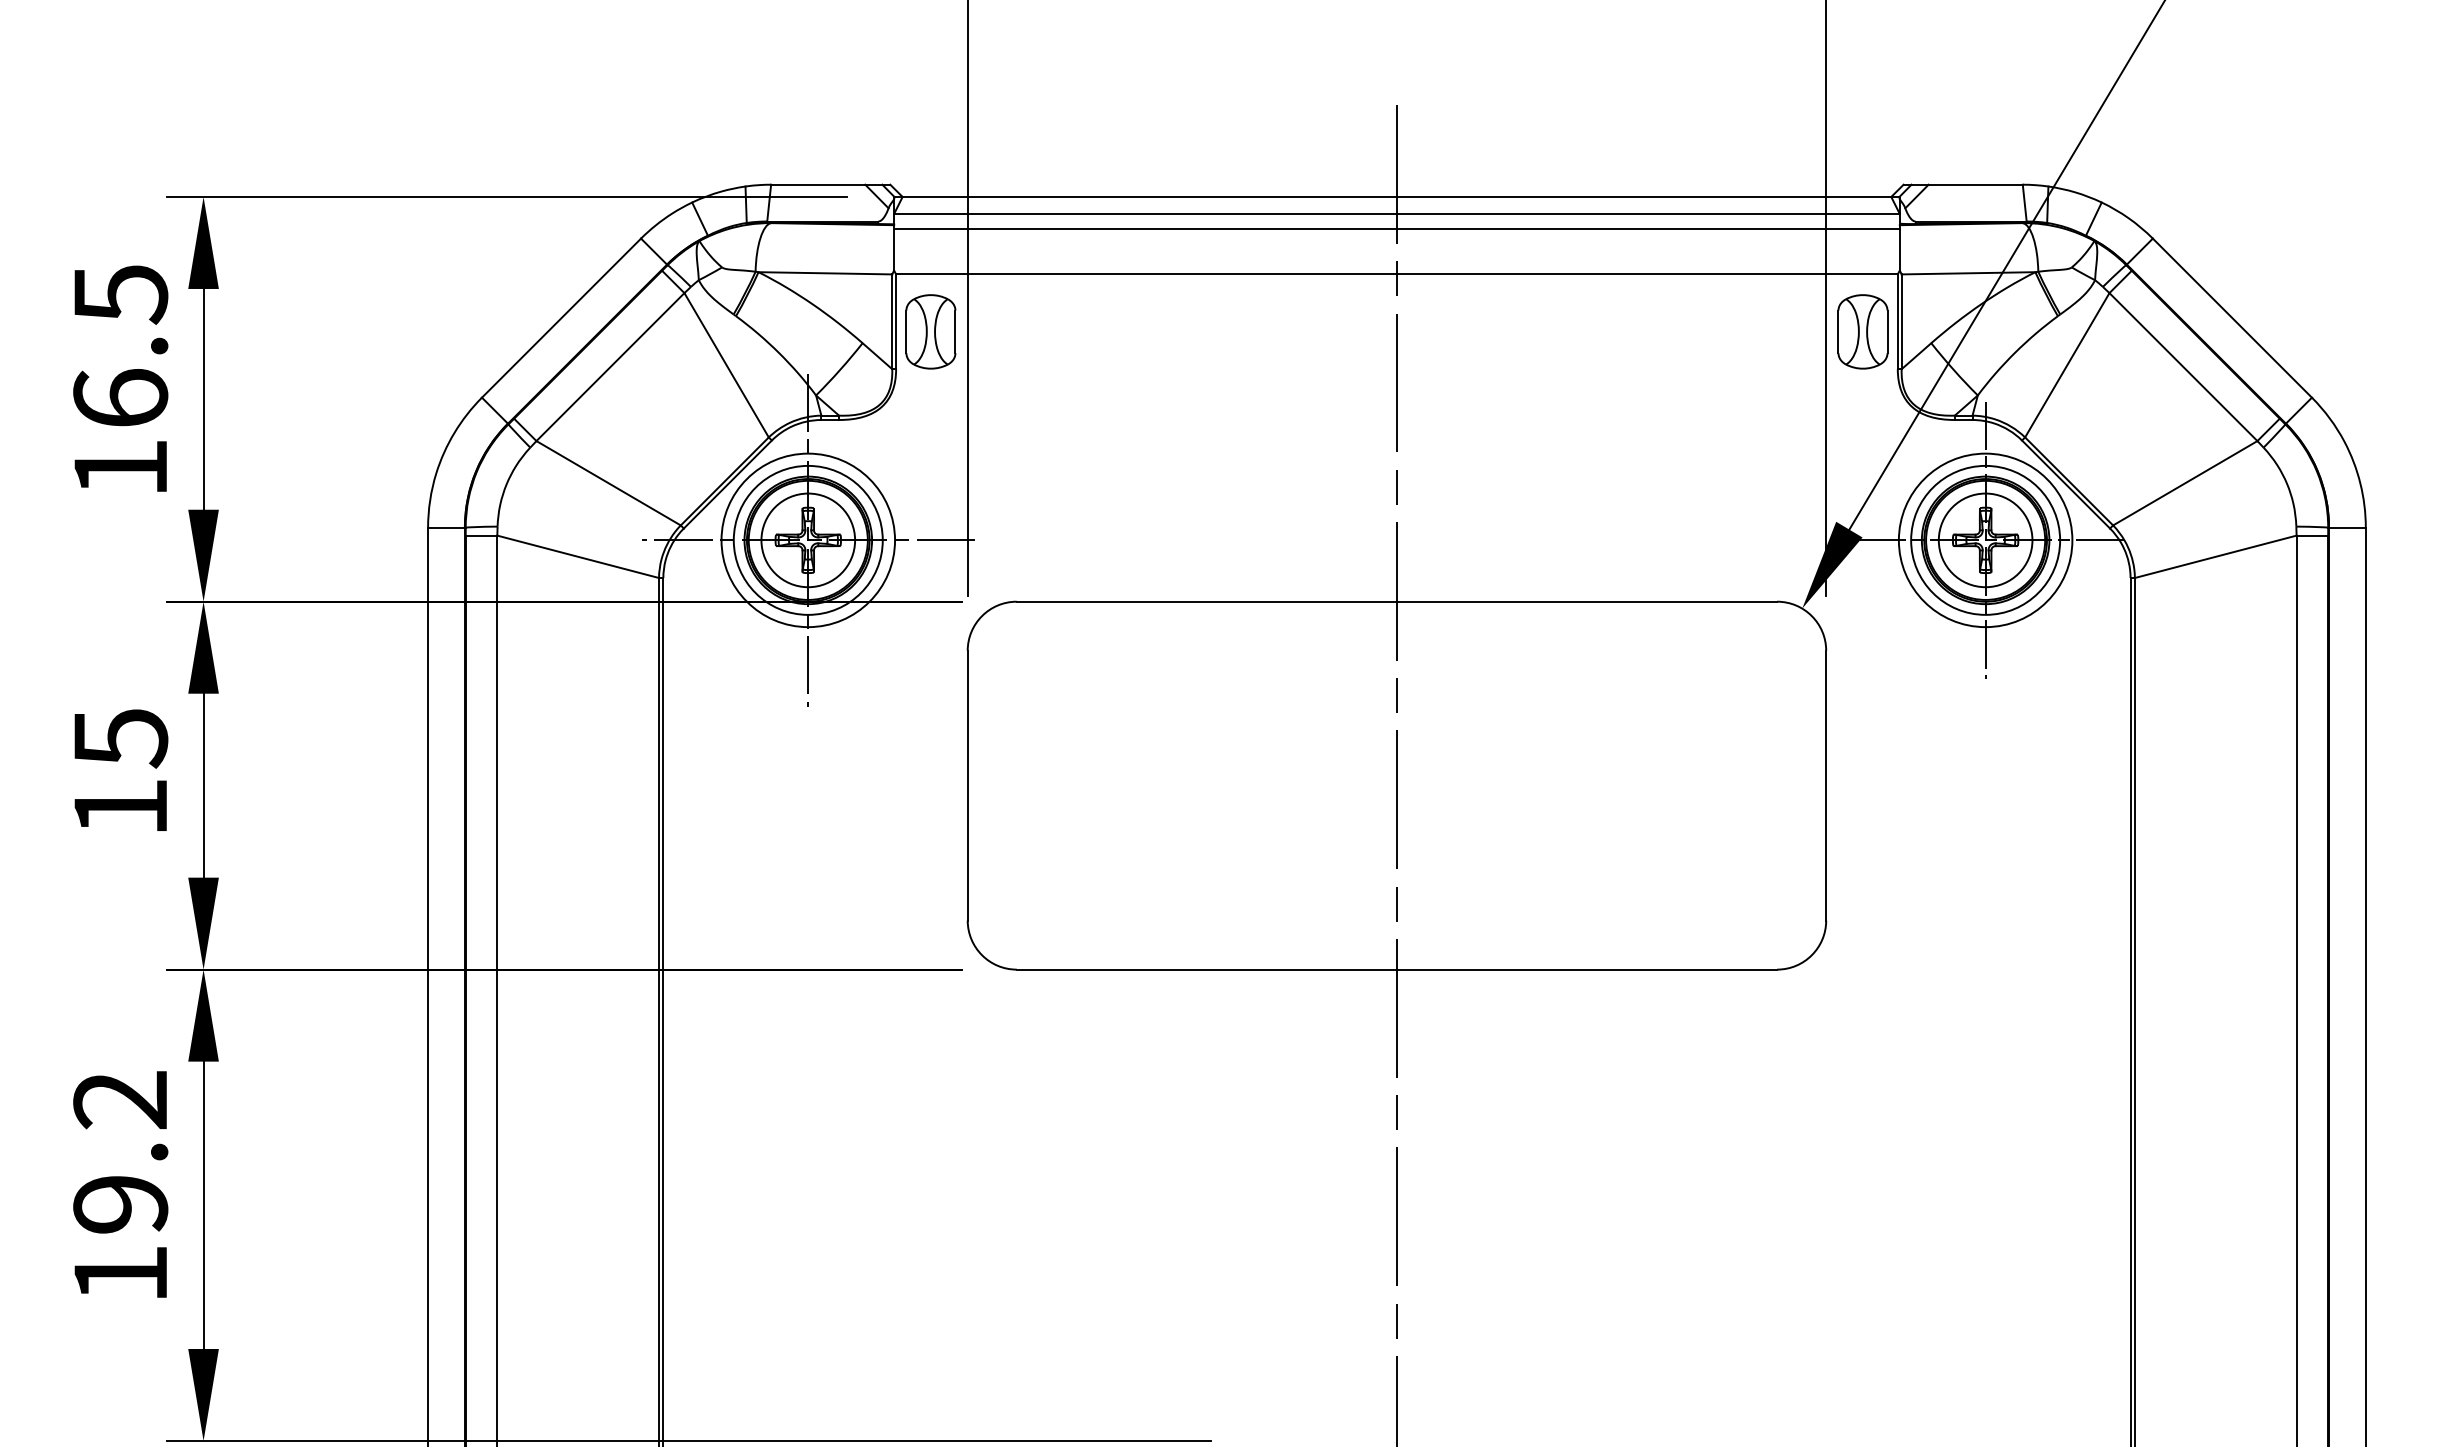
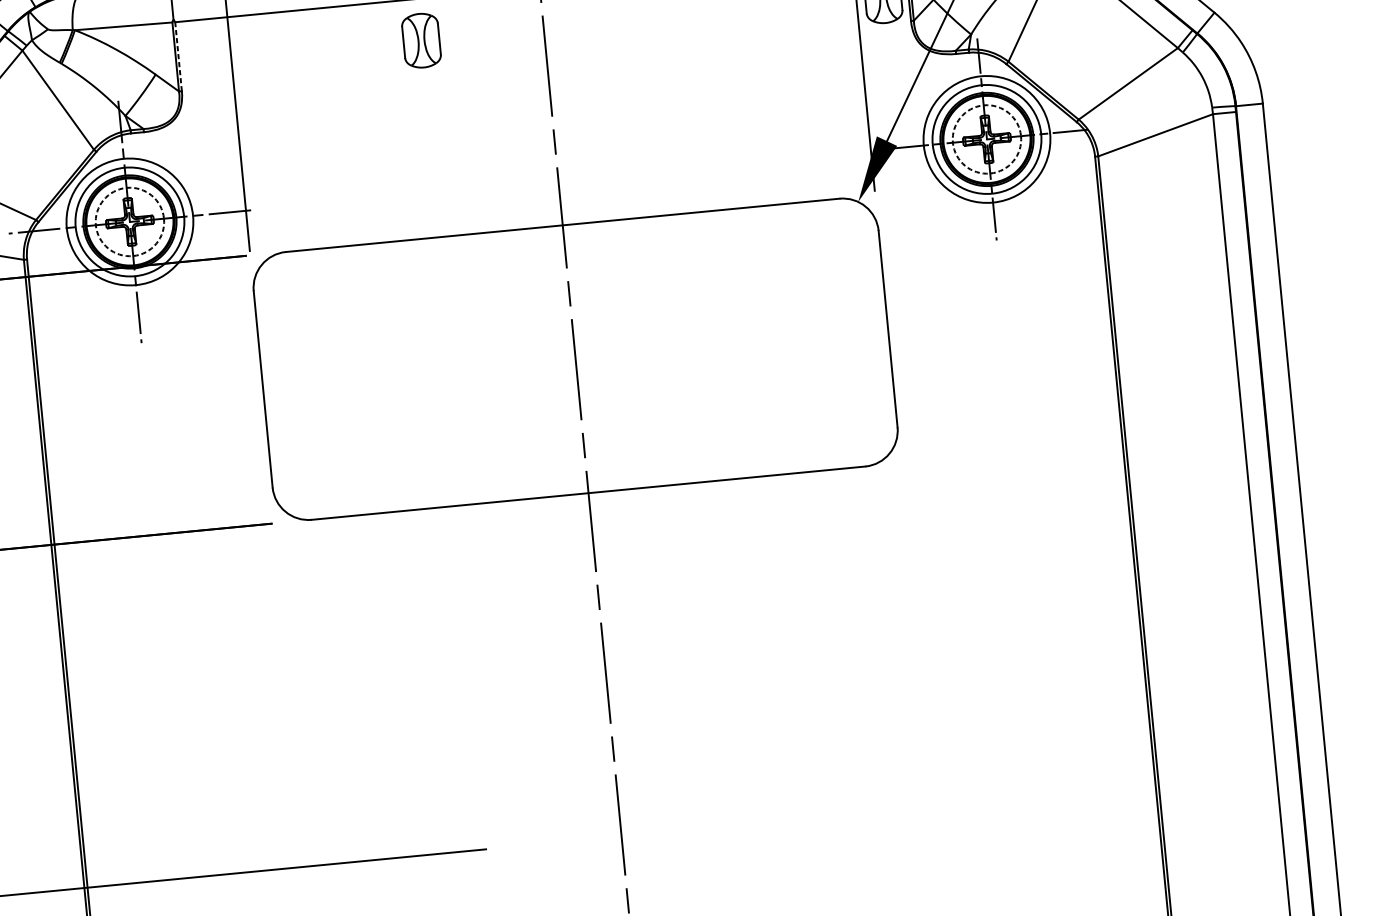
line: (896, 321) -> (178, 56), solid -> dashed
part: (930, 331) -> (421, 40), moved
circle: (808, 540) -> (130, 222), solid -> dashed
circle: (1985, 540) -> (986, 139), solid -> dashed

